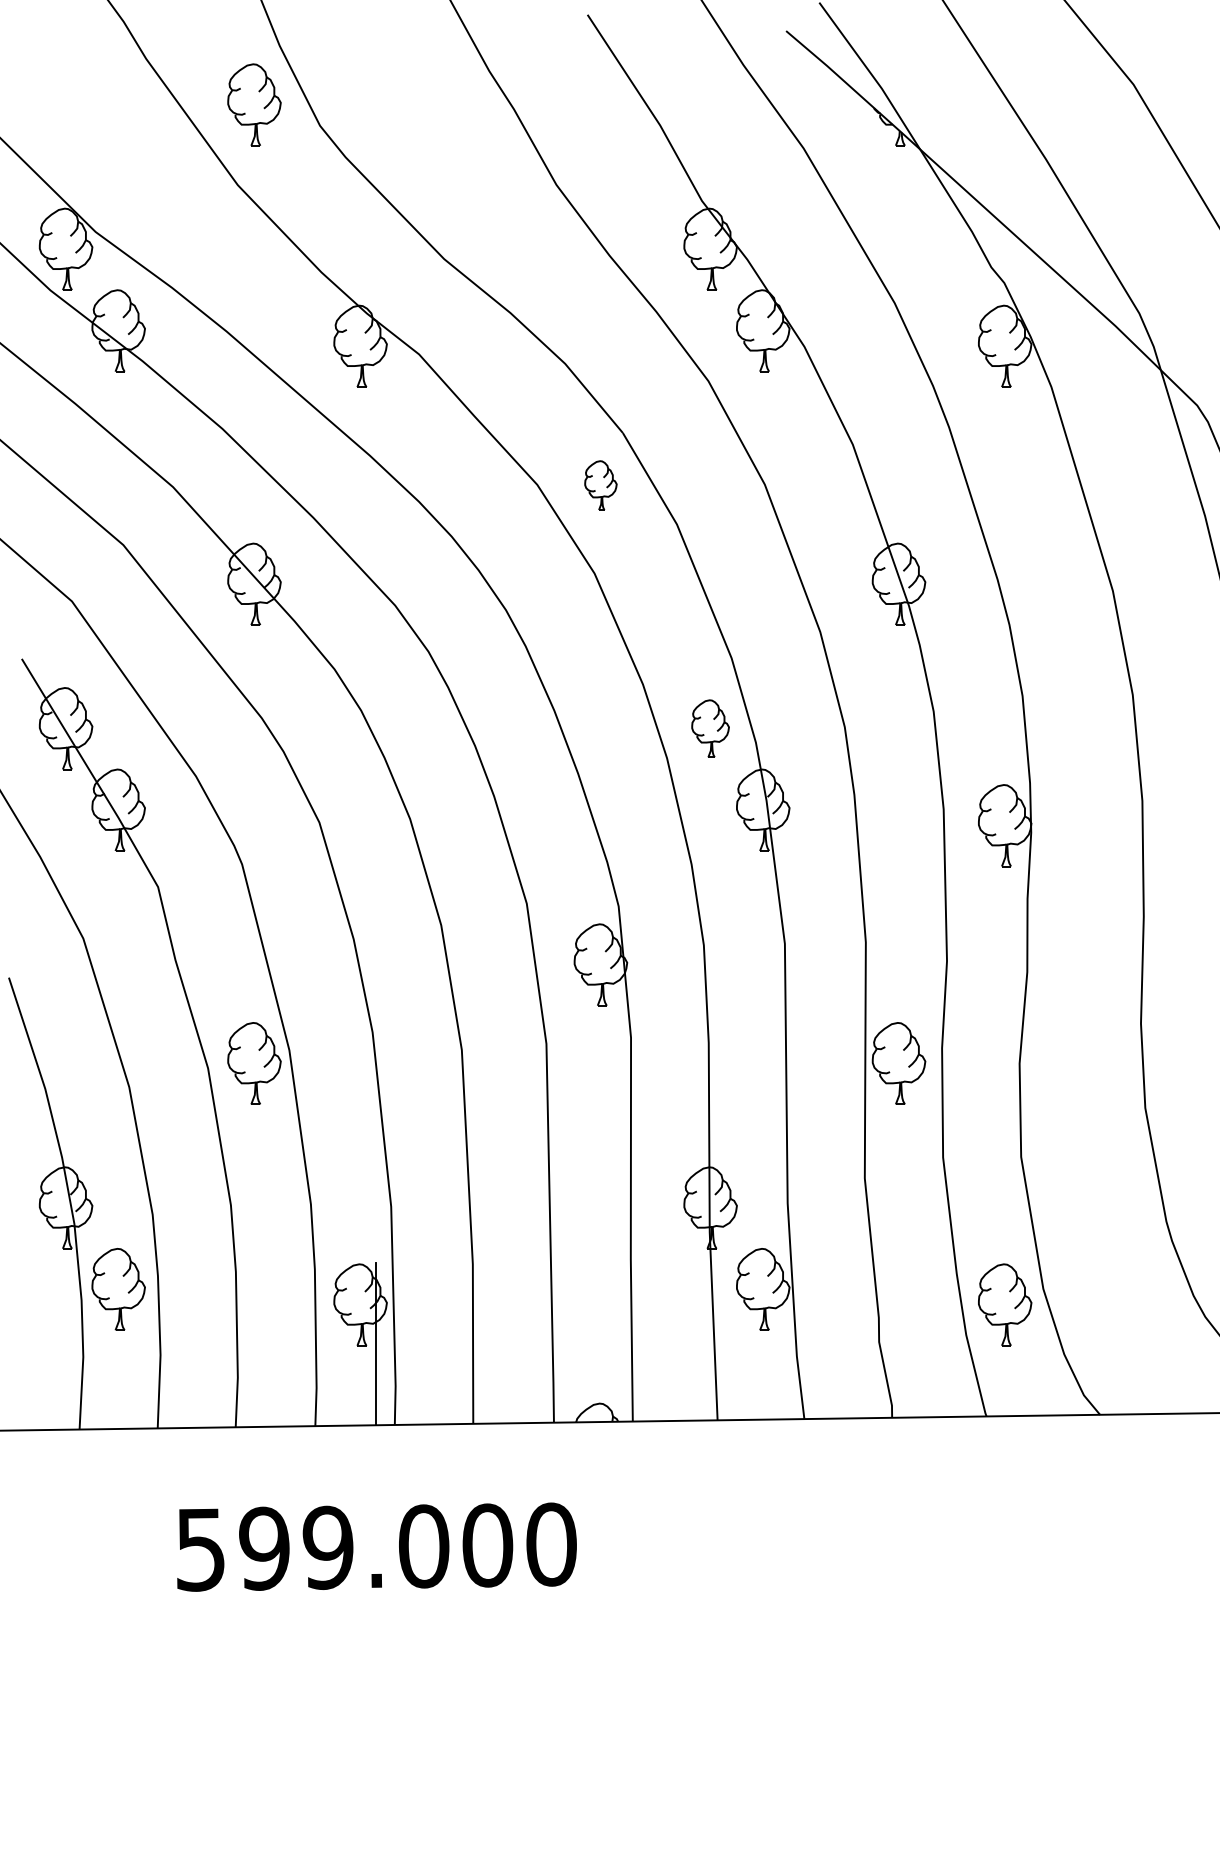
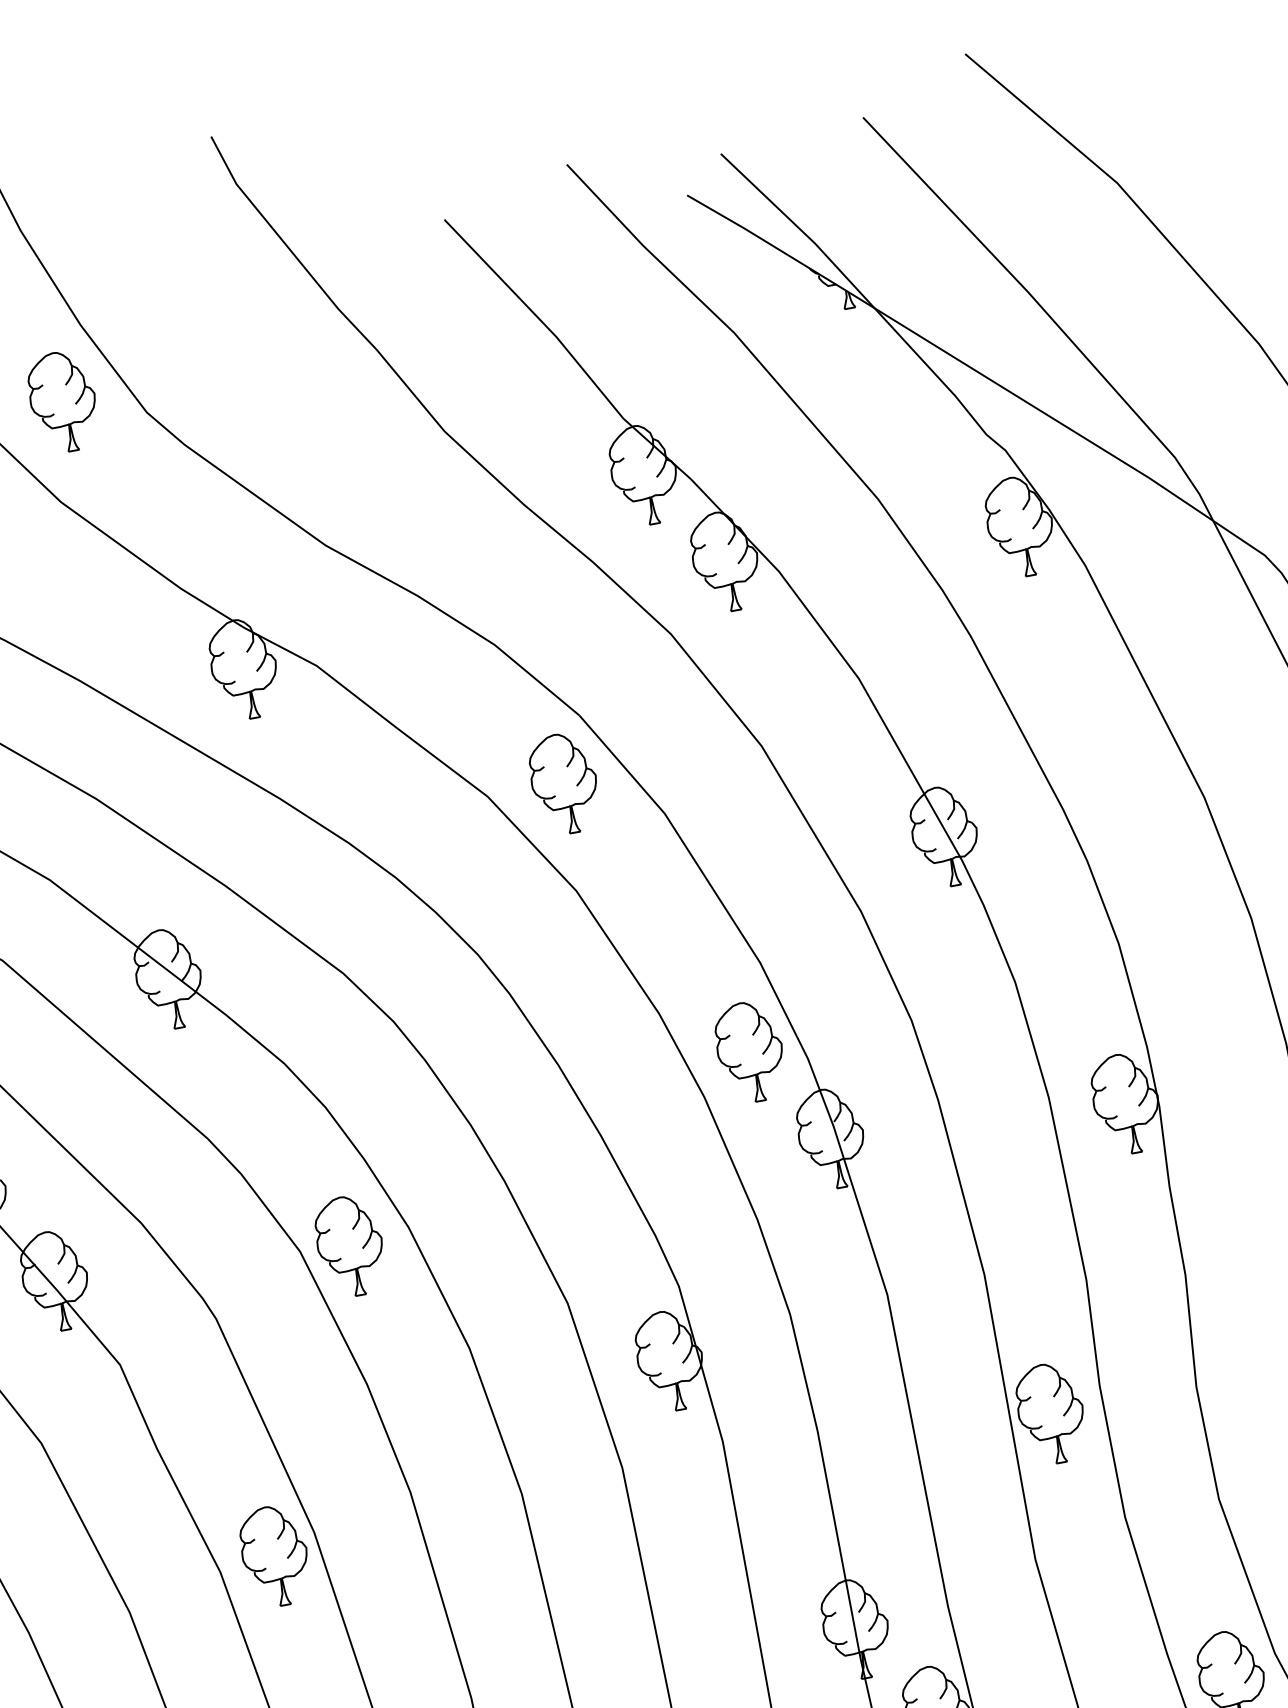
part: (600, 485) -> (564, 783), size x1.67
part: (710, 728) -> (750, 1051), size x1.43
part: (360, 825) -> (350, 1246), added

